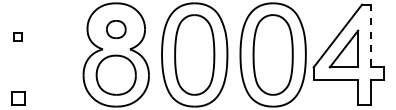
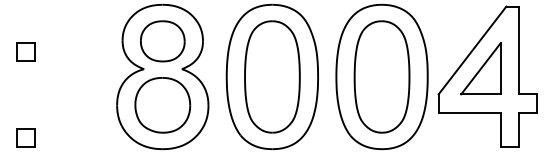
part: (116, 29) -> (162, 41), size x1.67
part: (18, 36) -> (25, 51), size x1.67
line: (371, 36) -> (519, 50), dashed -> solid

